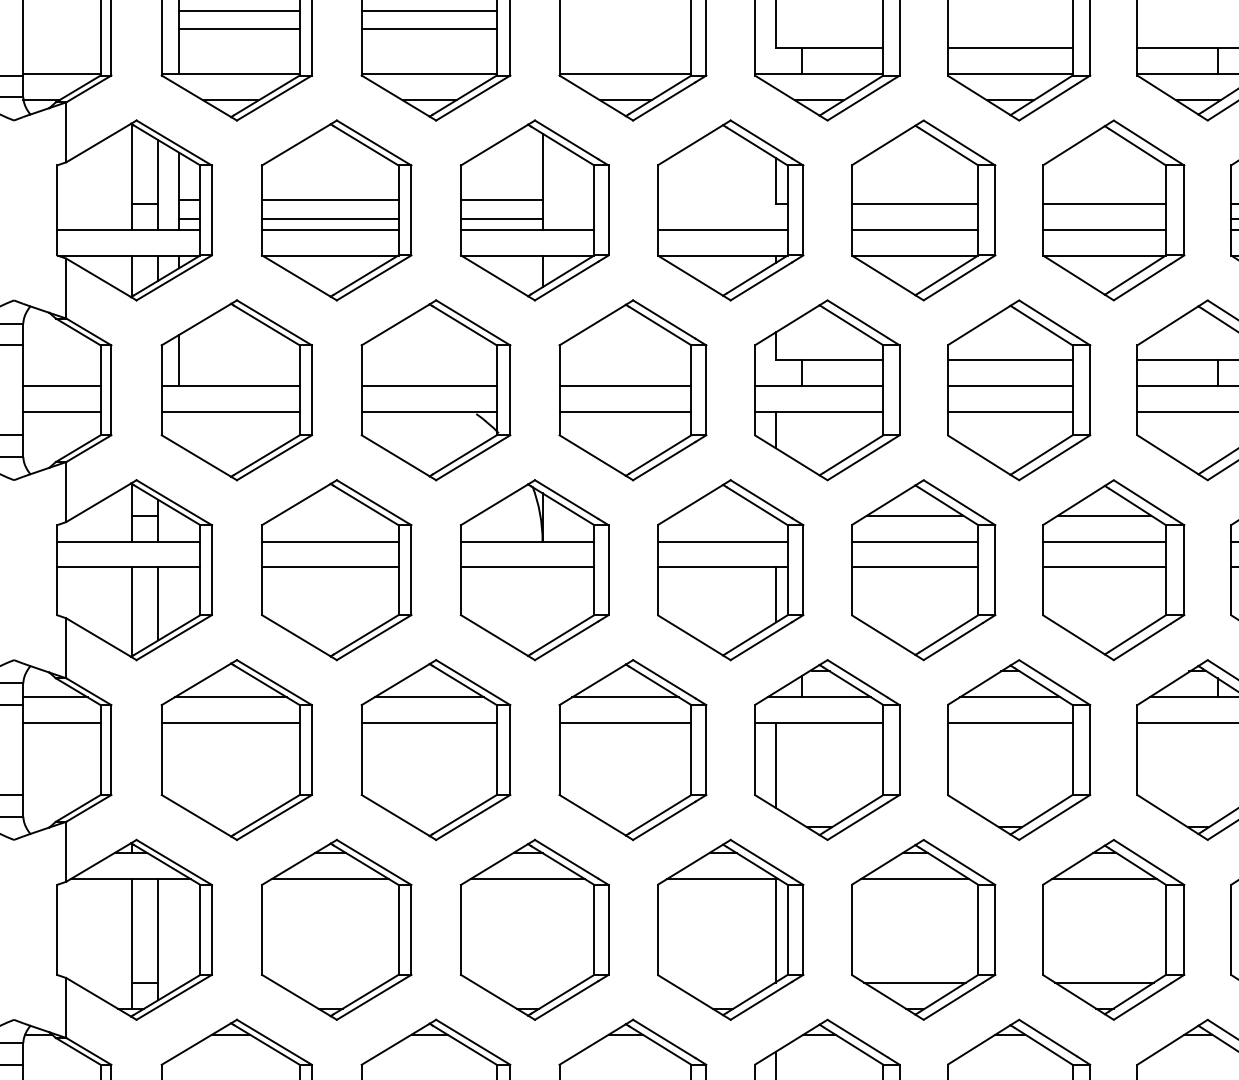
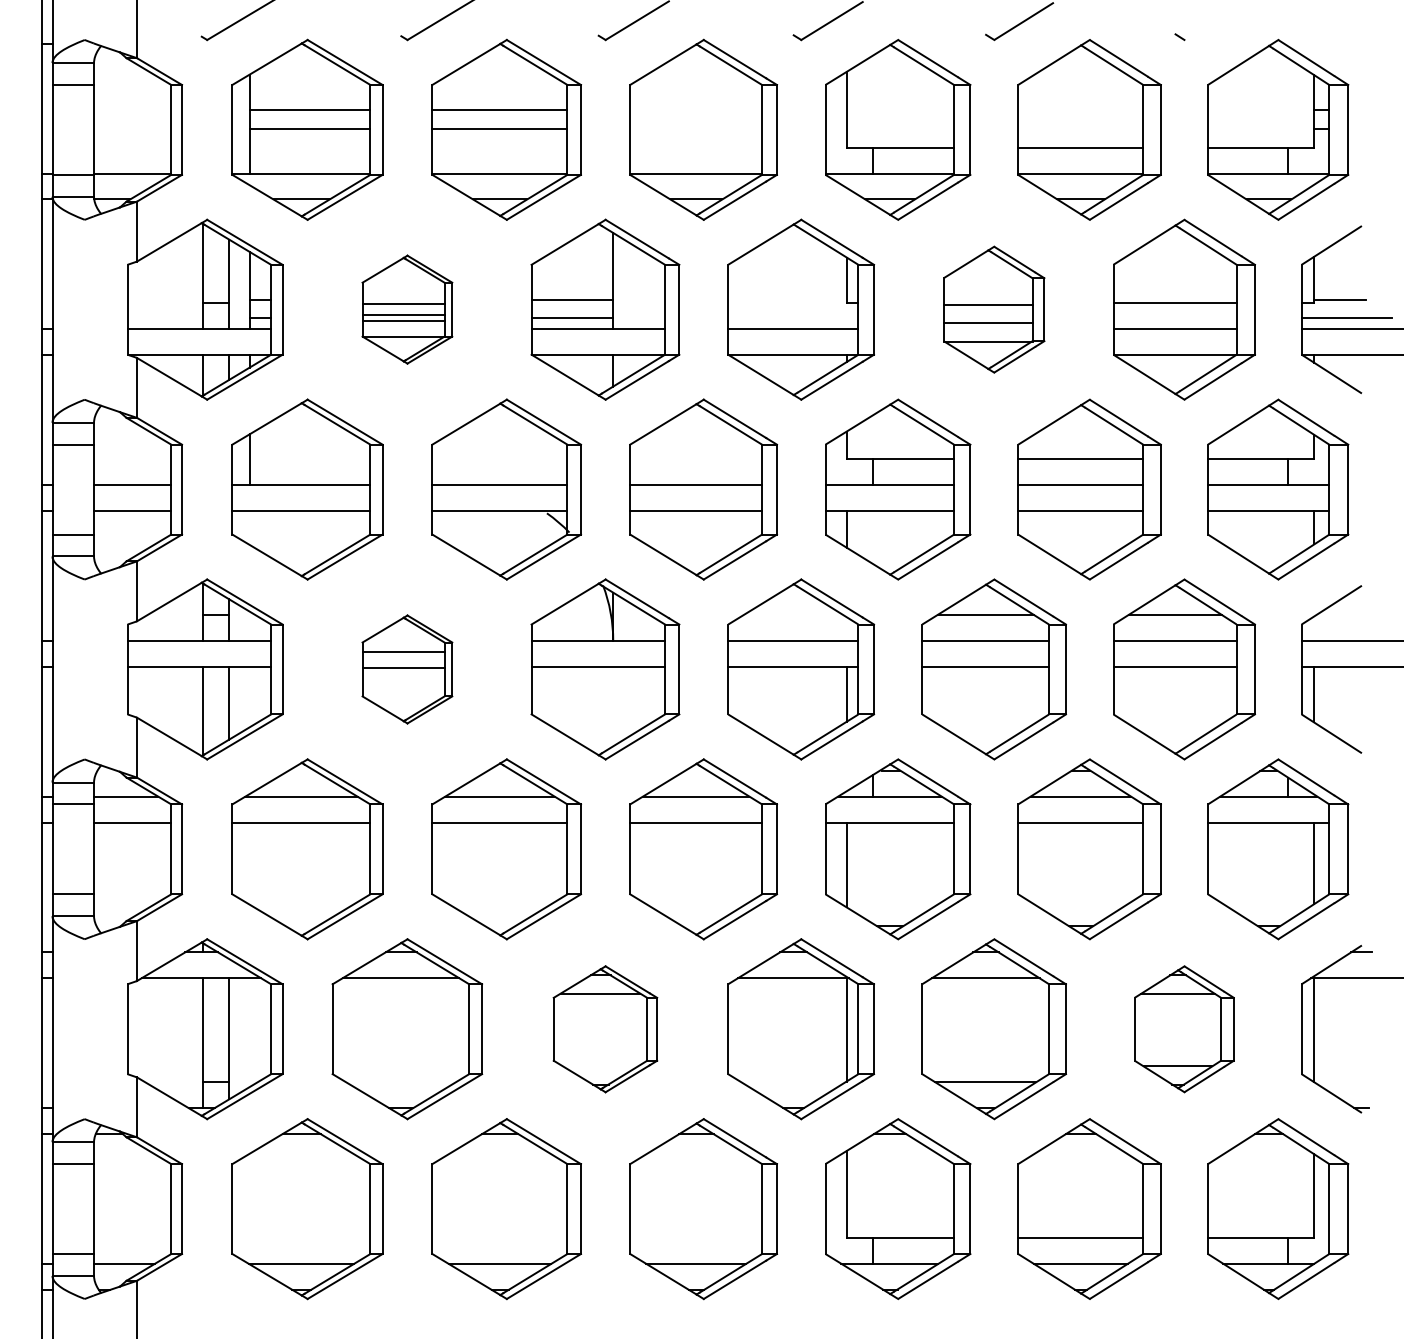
part: (336, 210) -> (407, 309), size x0.6
part: (922, 210) -> (993, 309), size x0.7
part: (336, 570) -> (407, 669), size x0.6
part: (534, 930) -> (605, 1029), size x0.7
part: (1113, 930) -> (1184, 1029), size x0.7

